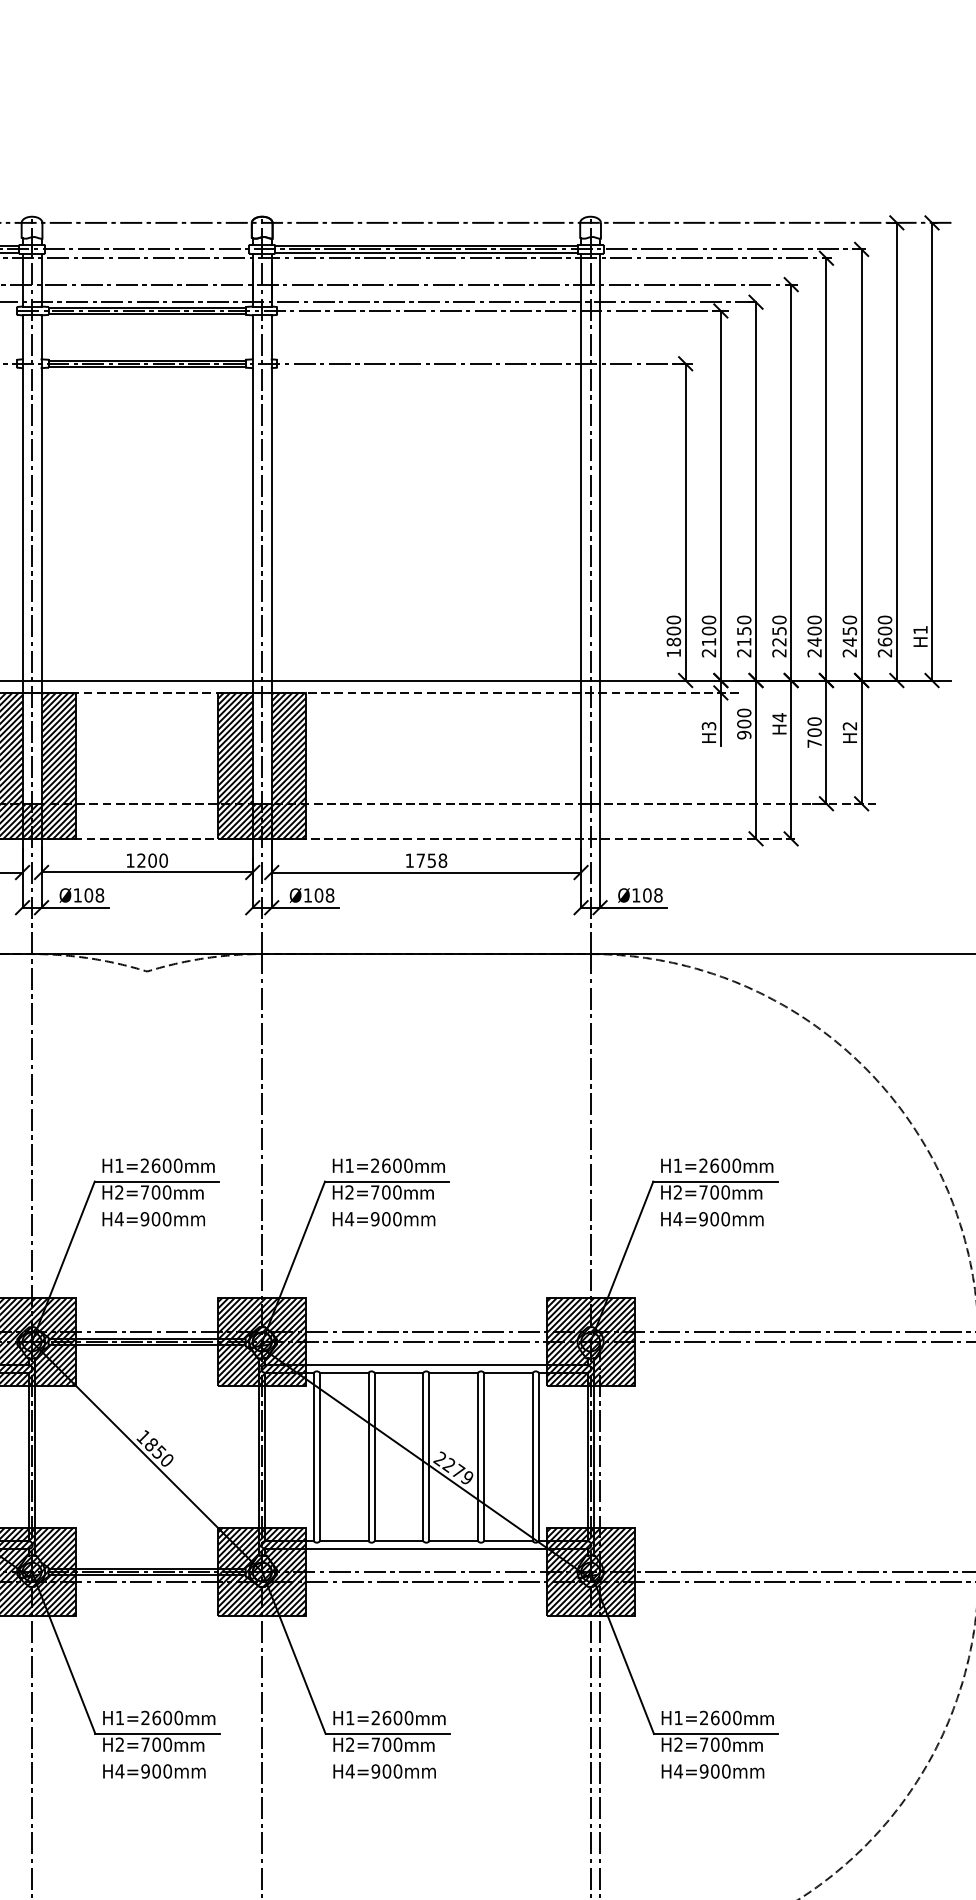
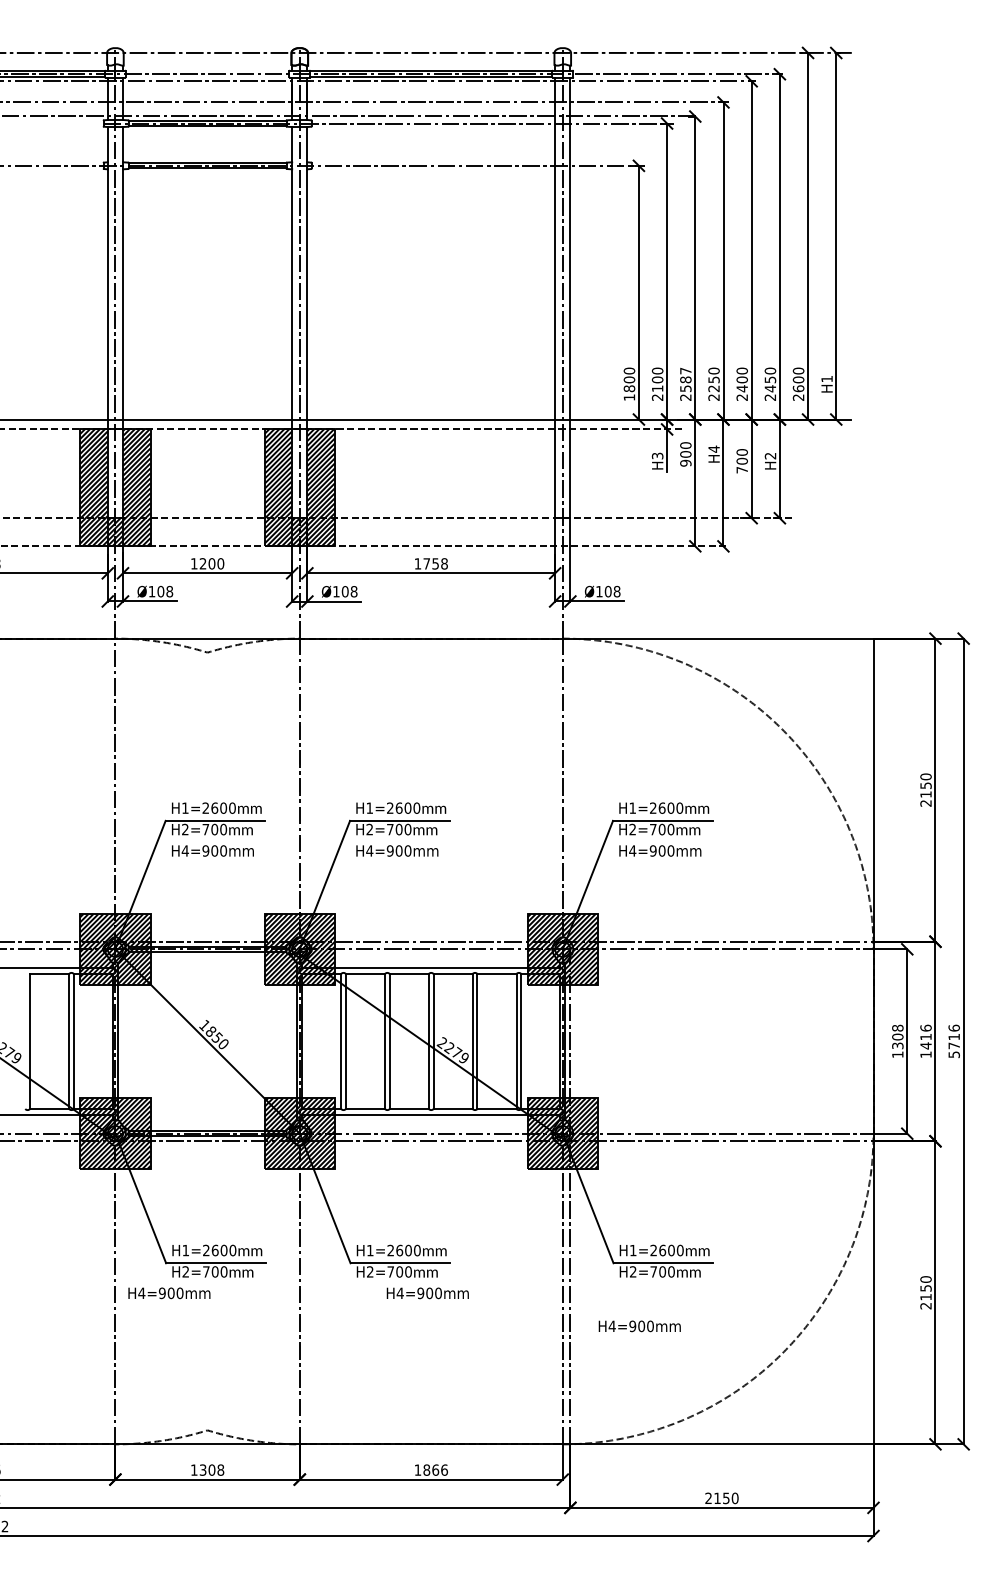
text: (743, 630) -> (685, 379), 2150 -> 2587
text: (154, 1771) -> (169, 1293), moved
text: (384, 1771) -> (427, 1293), moved
text: (712, 1771) -> (639, 1326), moved

